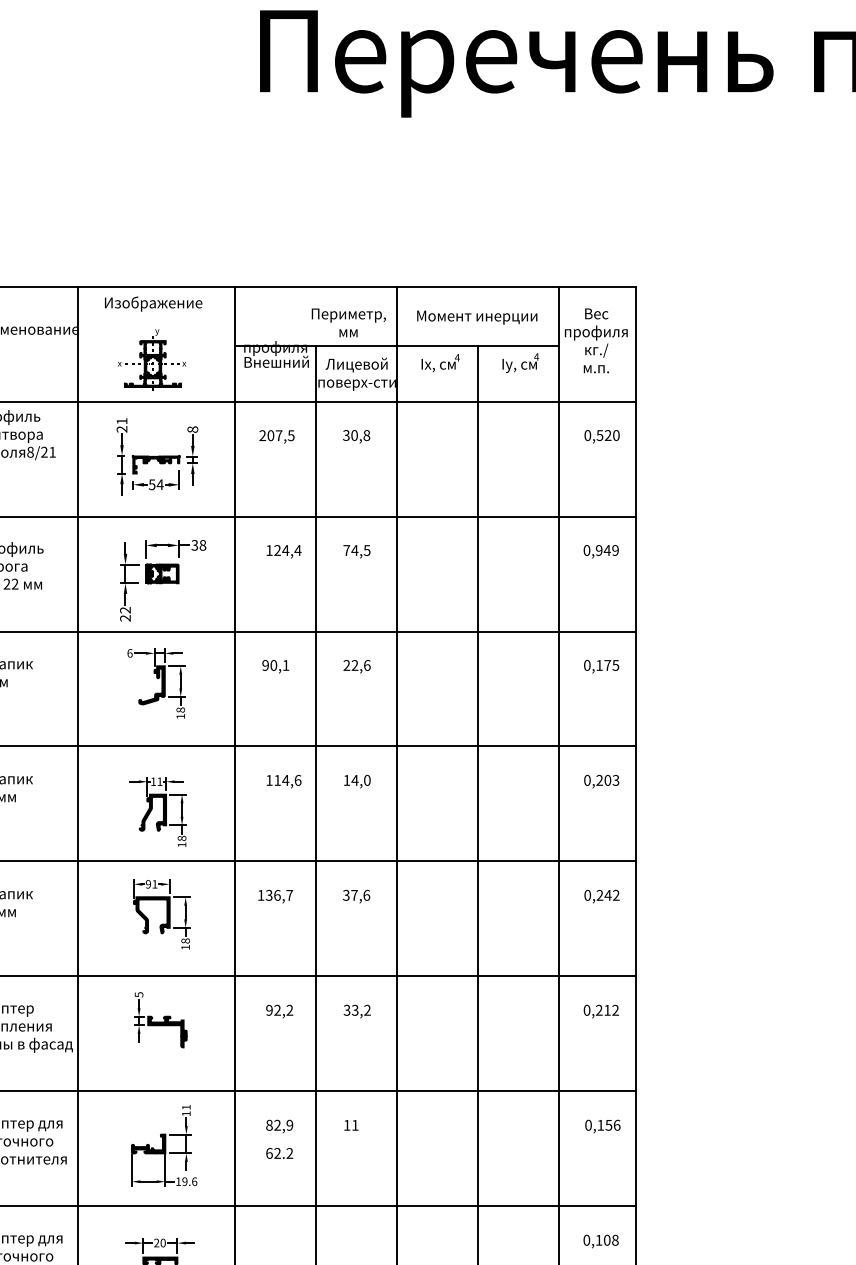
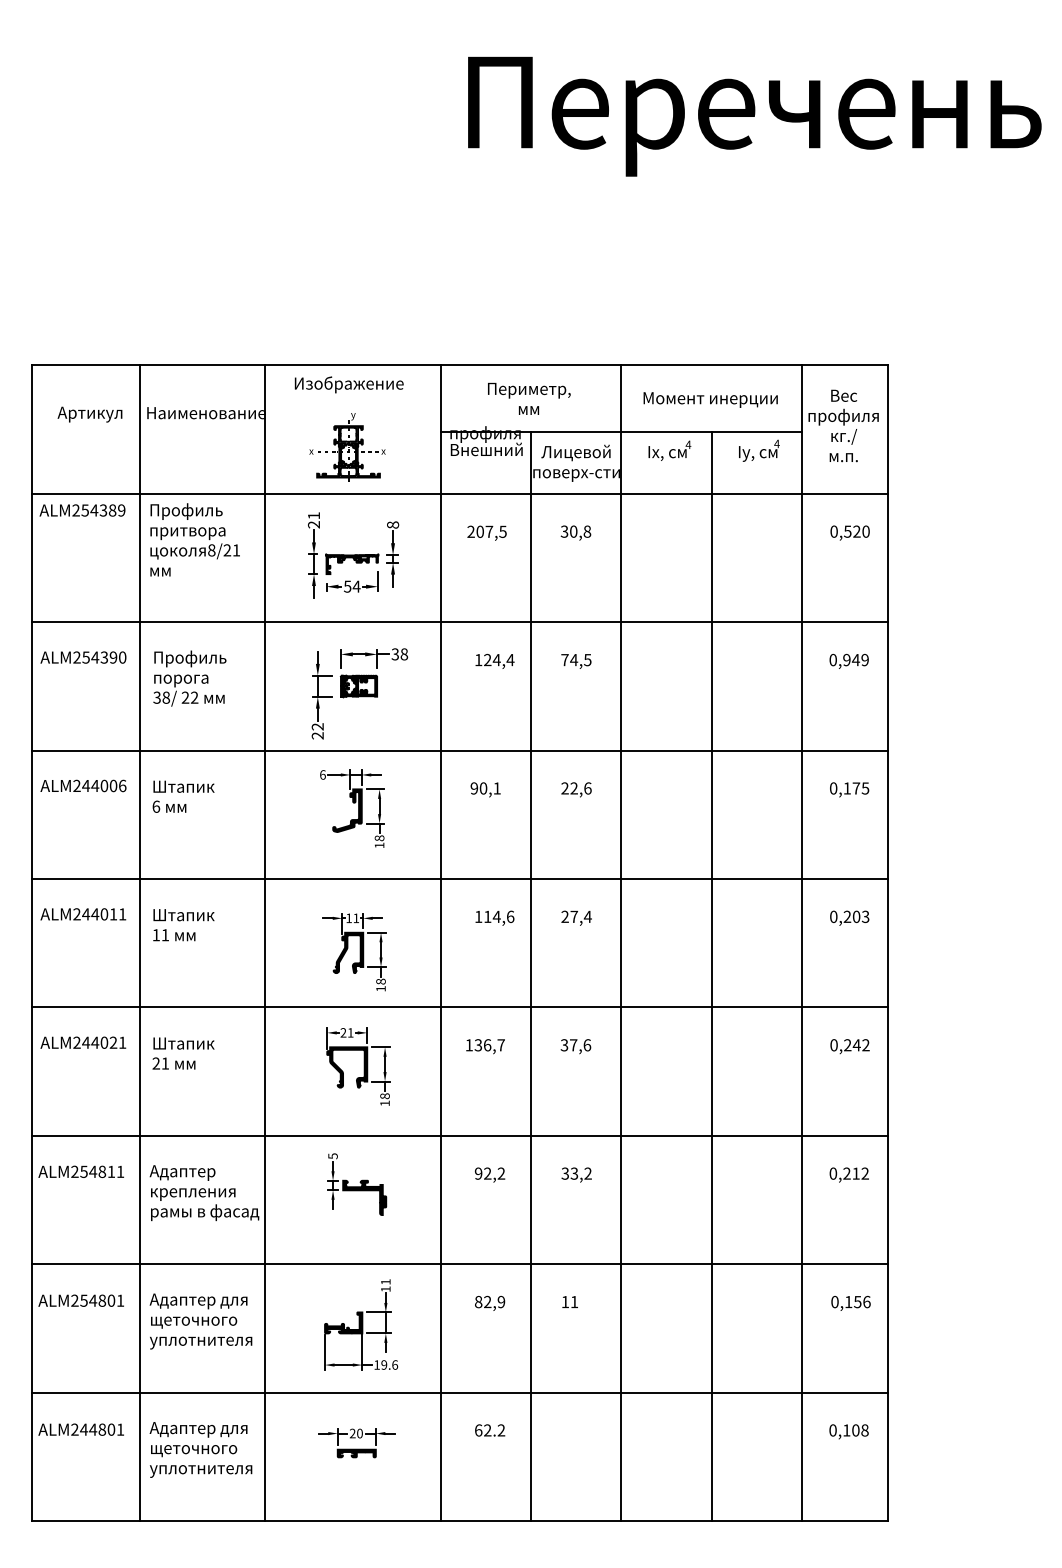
text: (349, 322) -> (529, 398), moved
text: (357, 780) -> (576, 916), 14,0 -> 27,4
text: (148, 883) -> (343, 1032), 91 -> 21
text: (280, 1153) -> (490, 1430), moved

